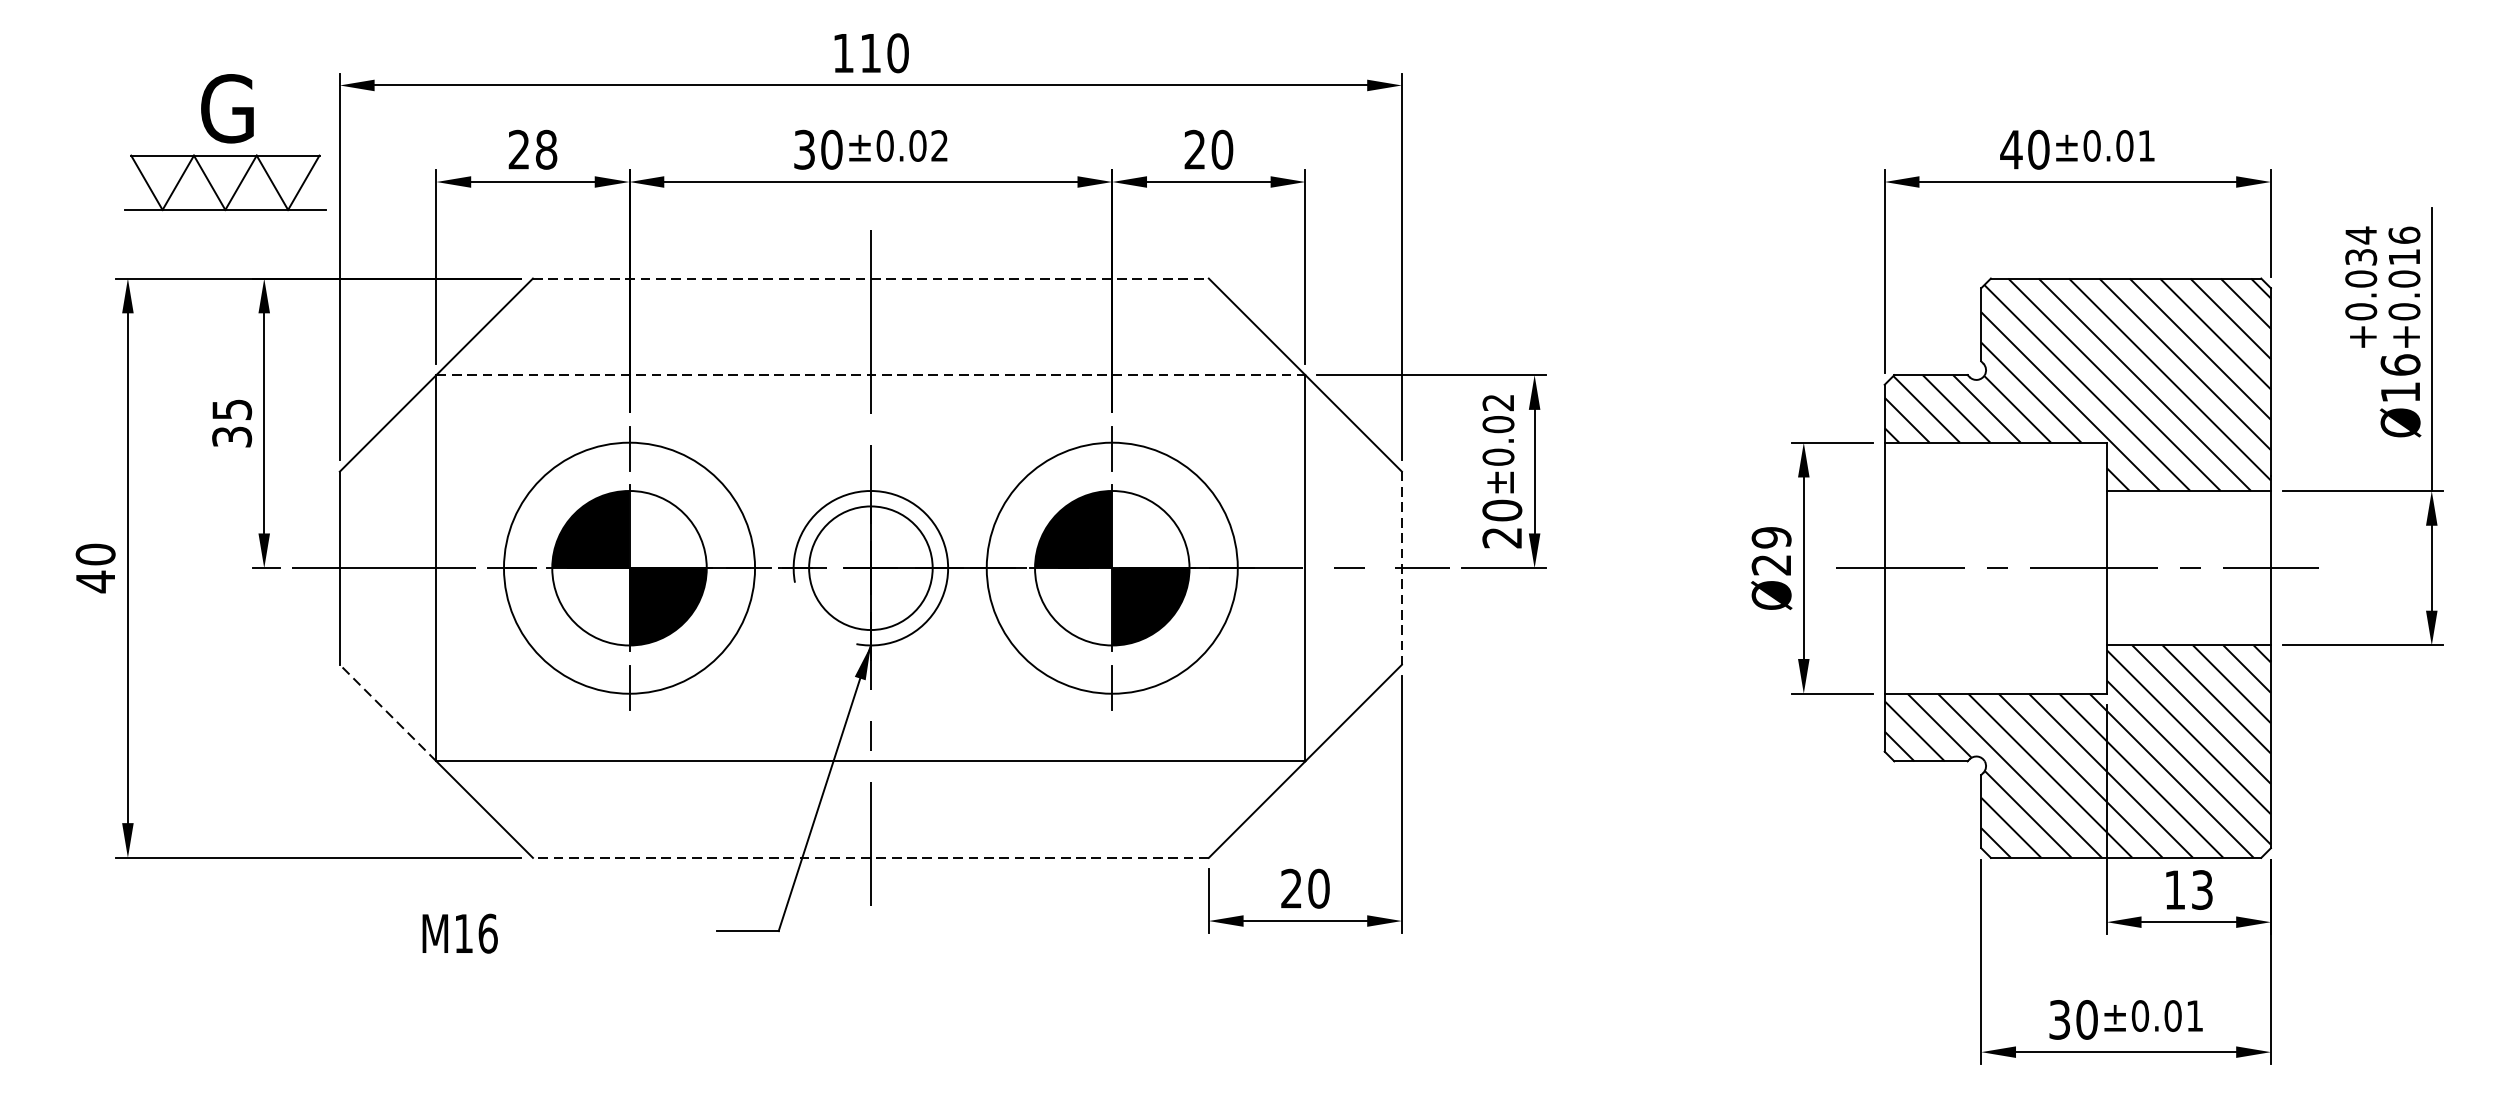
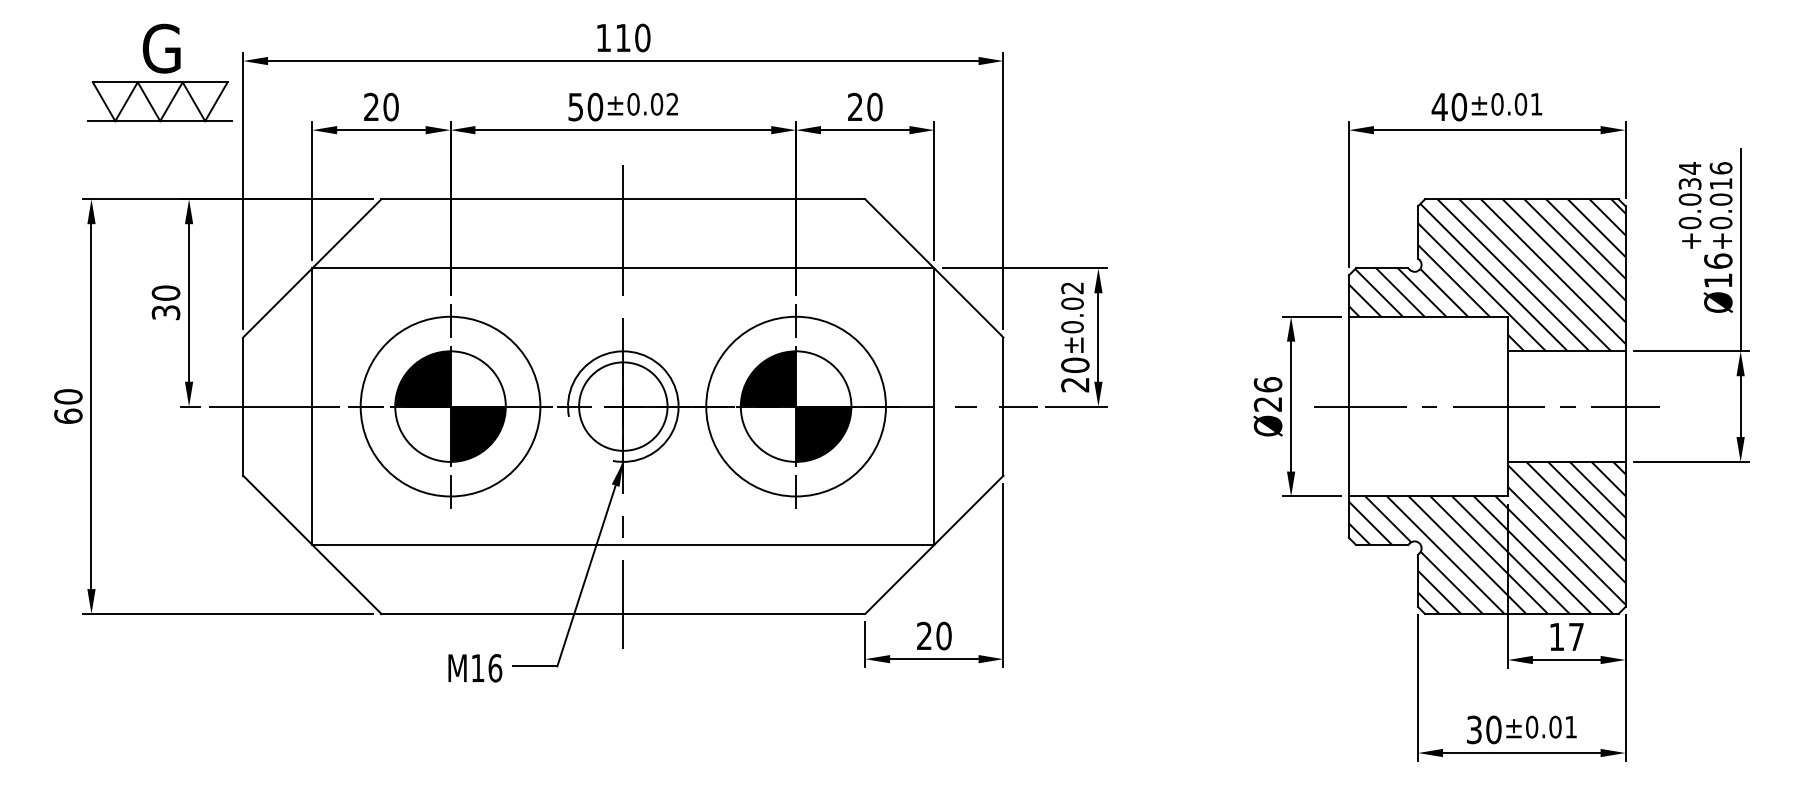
part: (224, 141) -> (159, 72), moved
text: (805, 148) -> (576, 106), 30 -> 50
text: (545, 150) -> (390, 107), 28 -> 20
line: (871, 278) -> (623, 199), dashed -> solid
line: (871, 375) -> (623, 268), dashed -> solid
text: (231, 408) -> (165, 292), 35 -> 30
text: (1770, 537) -> (1267, 384), Ø29 -> Ø26
line: (1401, 569) -> (1003, 407), dashed -> solid
text: (95, 582) -> (68, 416), 40 -> 60
line: (387, 713) -> (277, 510), dashed -> solid
line: (871, 857) -> (623, 613), dashed -> solid
text: (2202, 889) -> (1576, 636), 13 -> 17
text: (460, 934) -> (475, 668), moved

